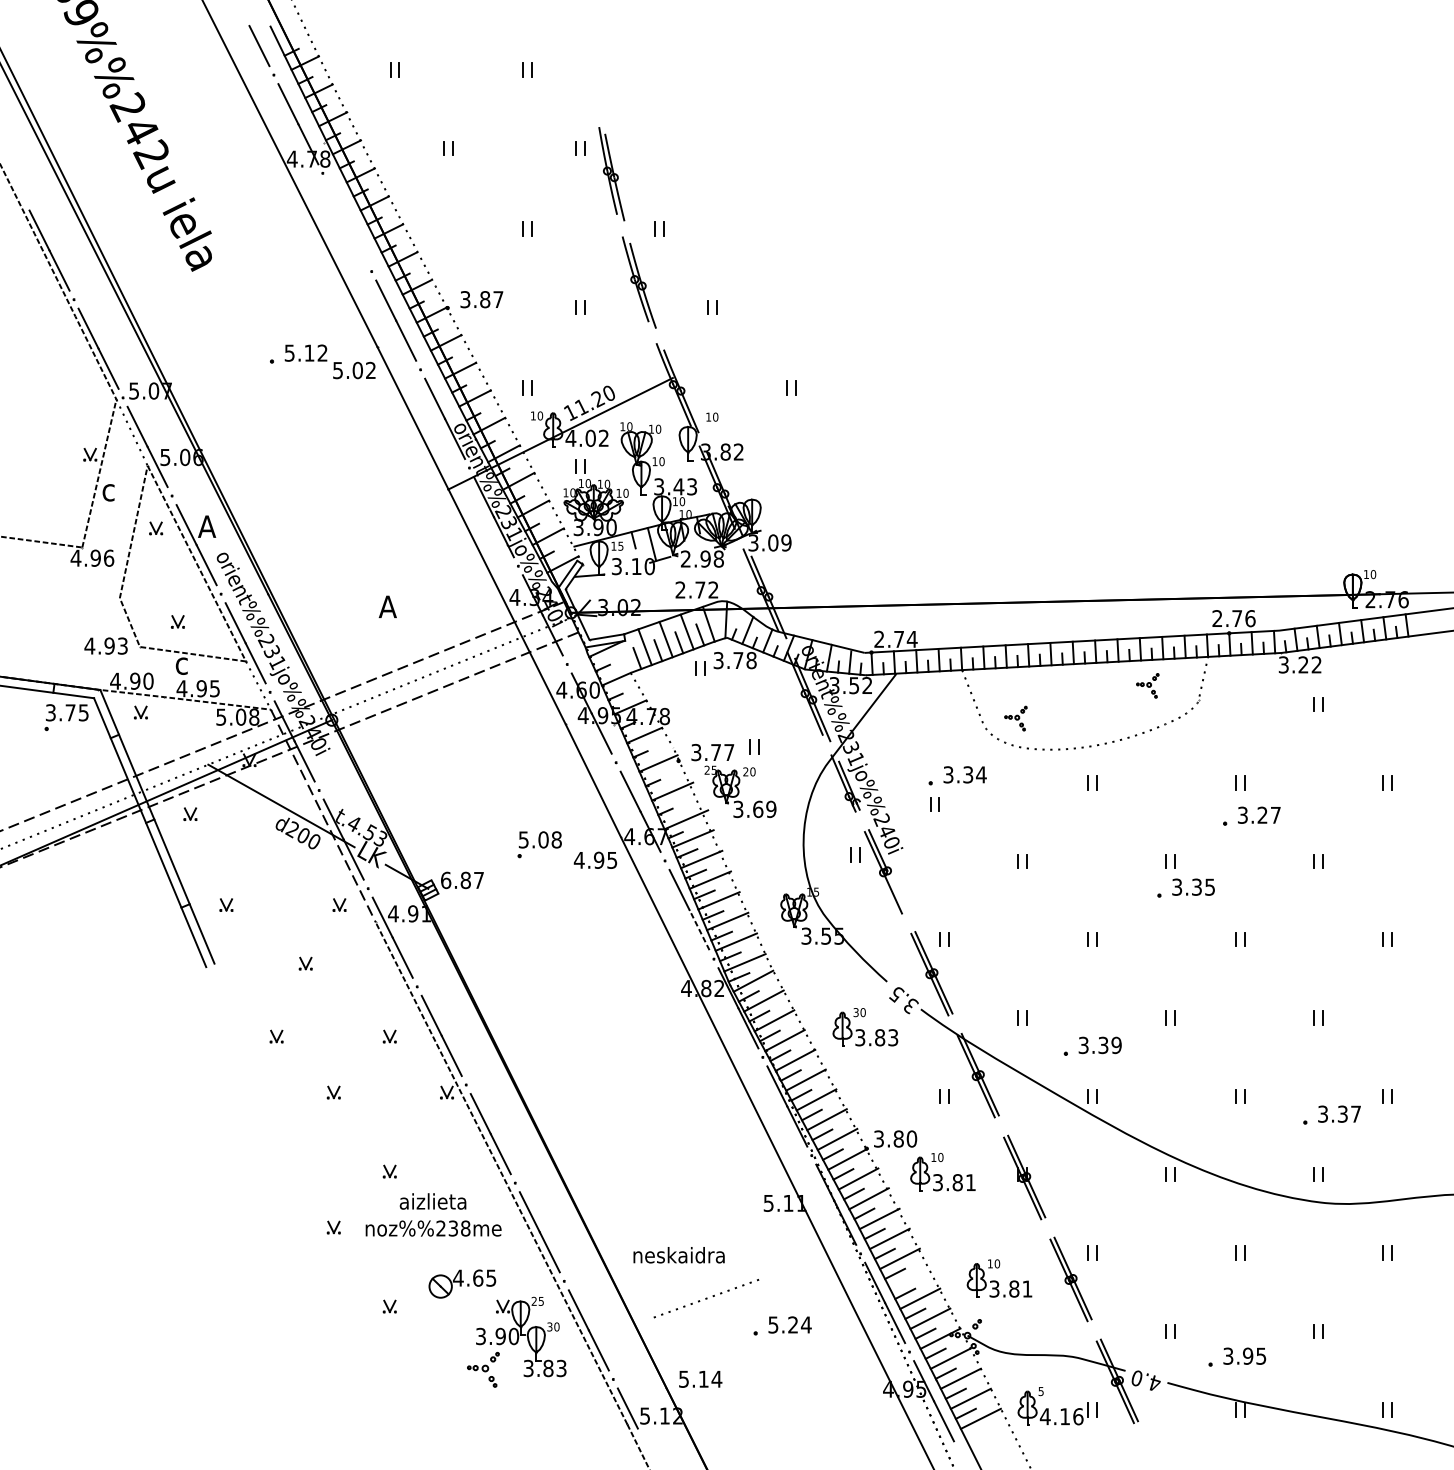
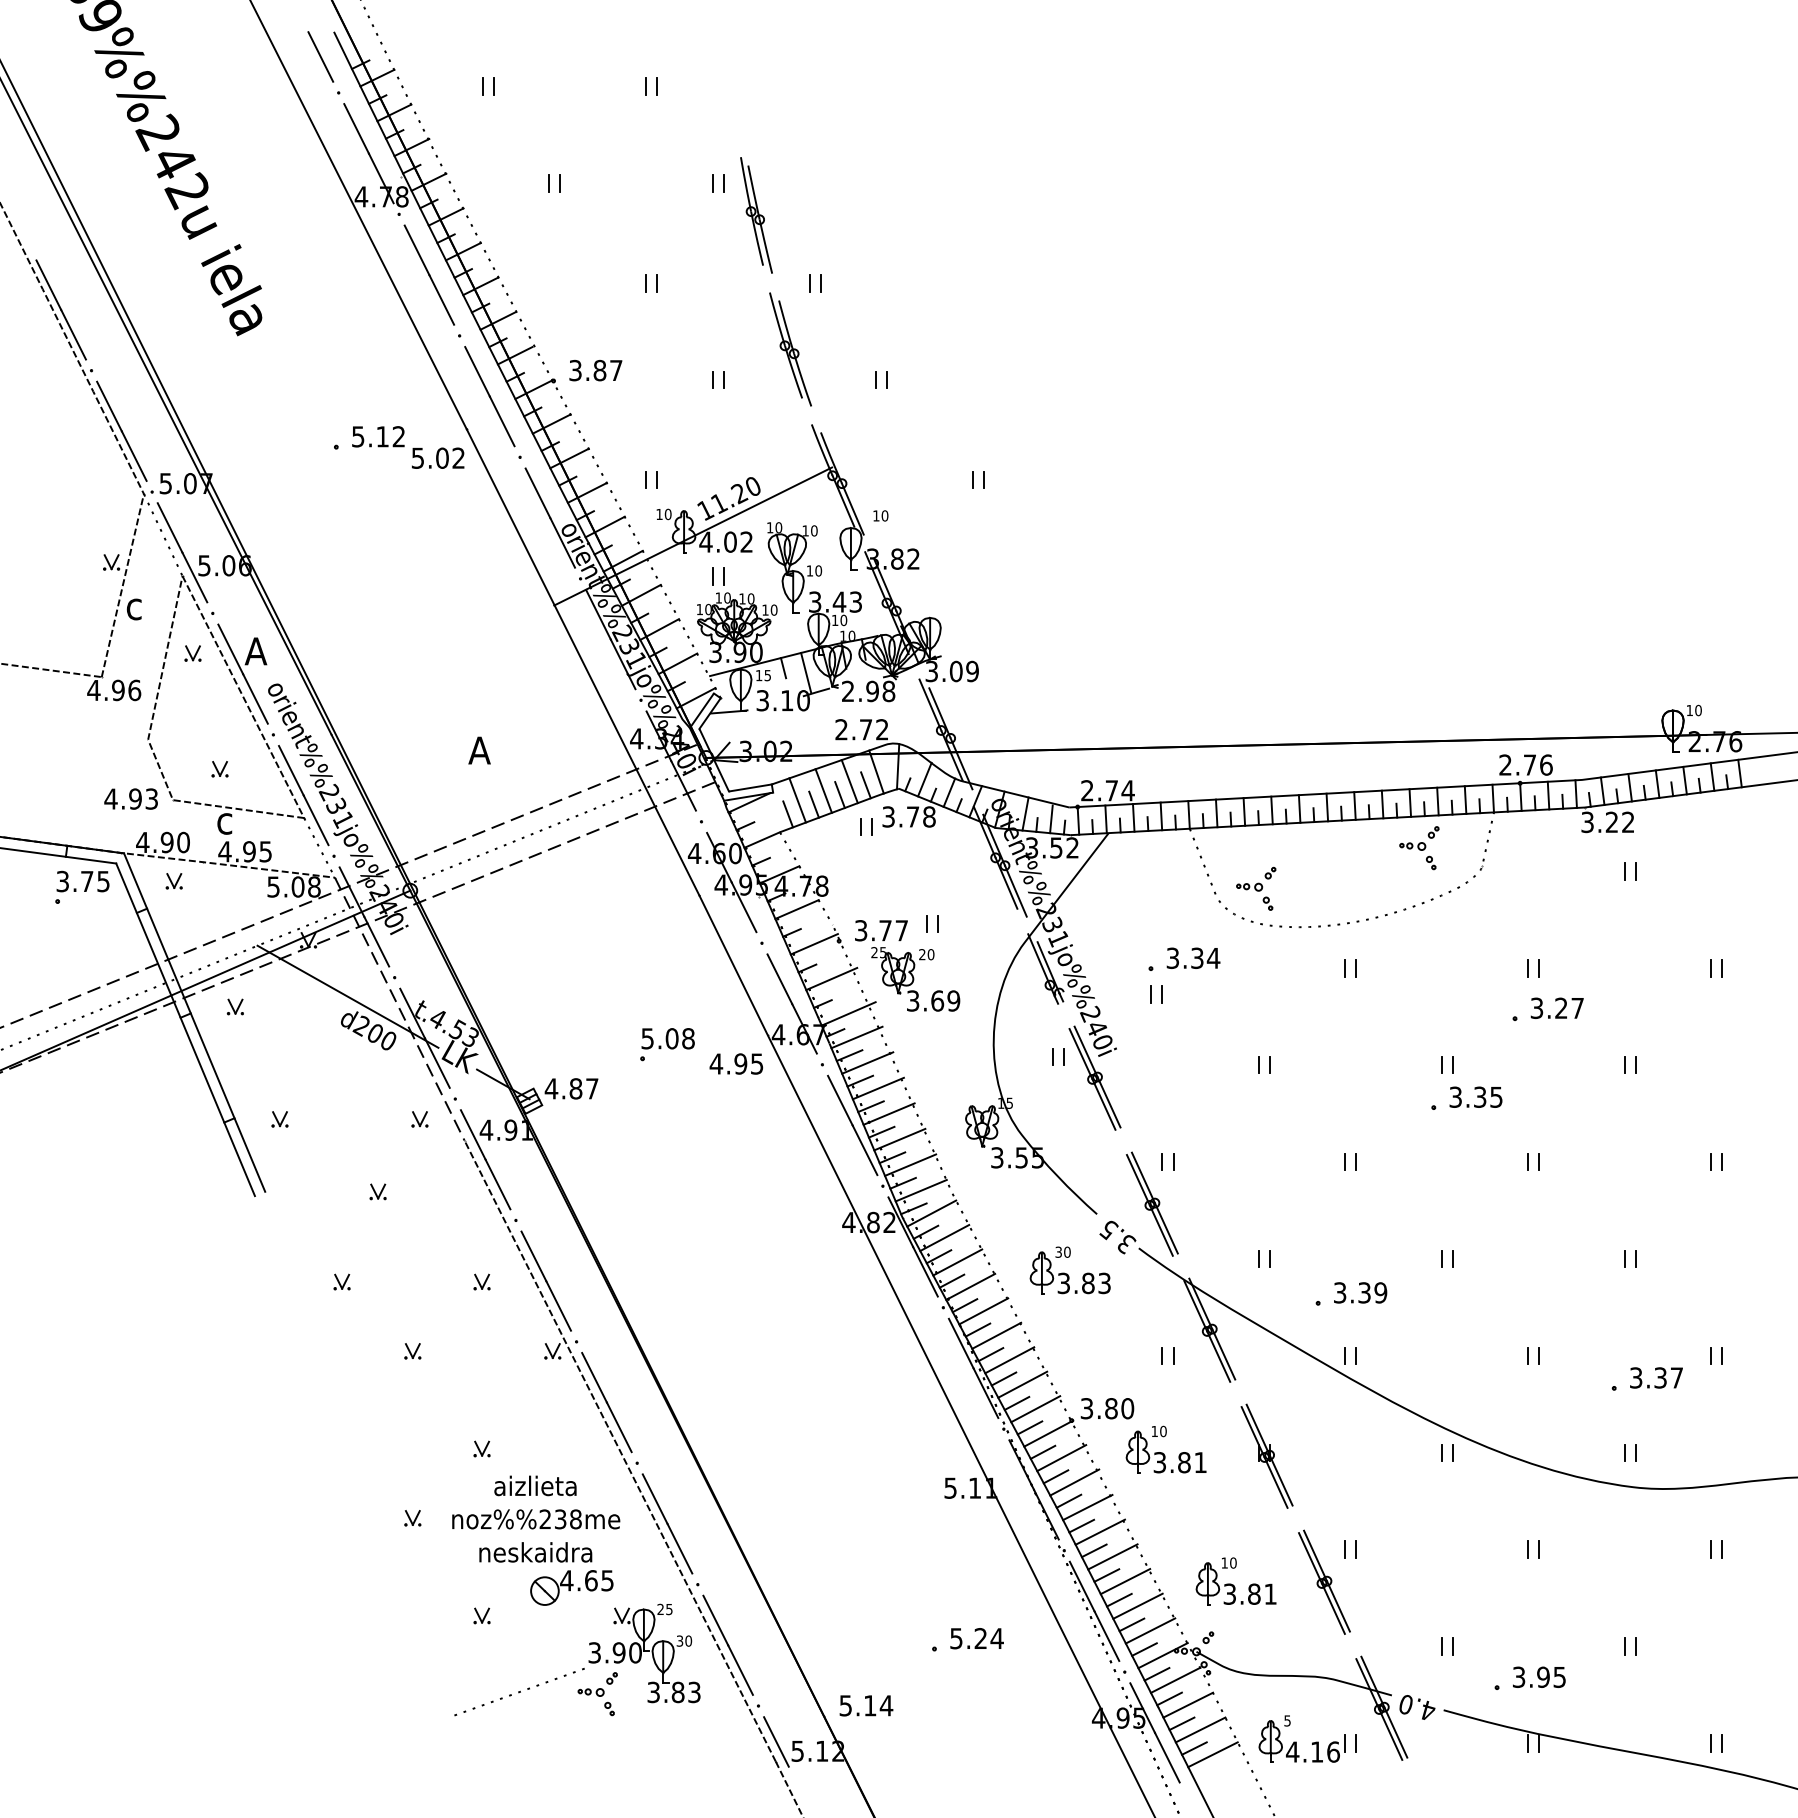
line: (346, 221) -> (428, 274), added
part: (1147, 686) -> (1419, 848), size x1.43
part: (1016, 718) -> (1256, 888), size x1.43
text: (446, 880) -> (551, 1088), 6.87 -> 4.87
line: (896, 891) -> (1108, 1102), added
line: (699, 930) -> (865, 1150), dashed -> solid
text: (678, 1255) -> (535, 1552), moved
line: (910, 1278) -> (1125, 1581), added
line: (706, 1298) -> (519, 1692), moved

